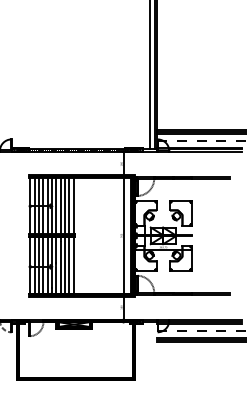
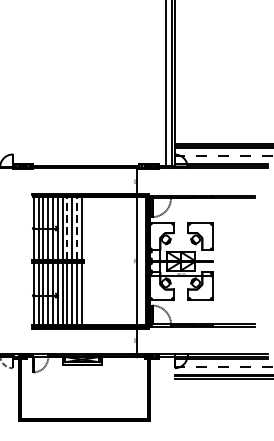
line: (60, 205) -> (67, 227), solid -> dashed
line: (69, 205) -> (77, 227), solid -> dashed

